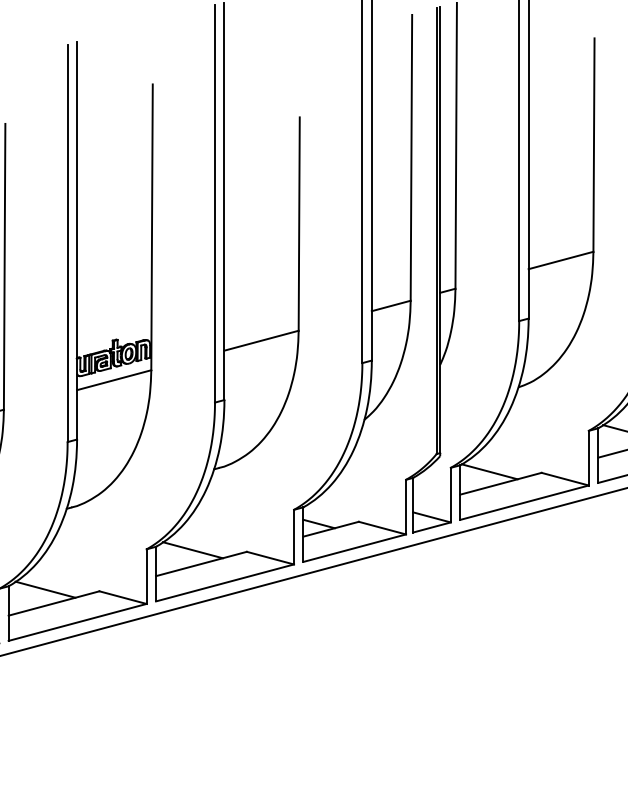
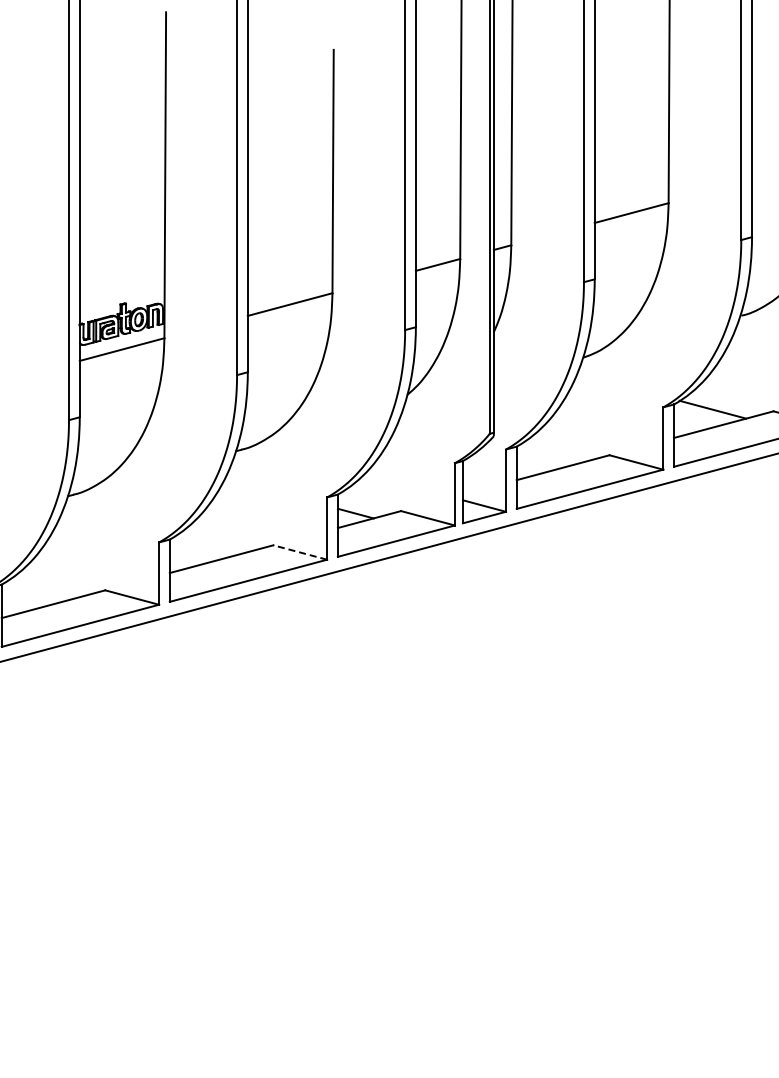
line: (489, 471) -> (550, 453), removed
line: (192, 550) -> (211, 543), removed
line: (270, 558) -> (300, 552), solid -> dashed
line: (45, 589) -> (43, 588), removed

